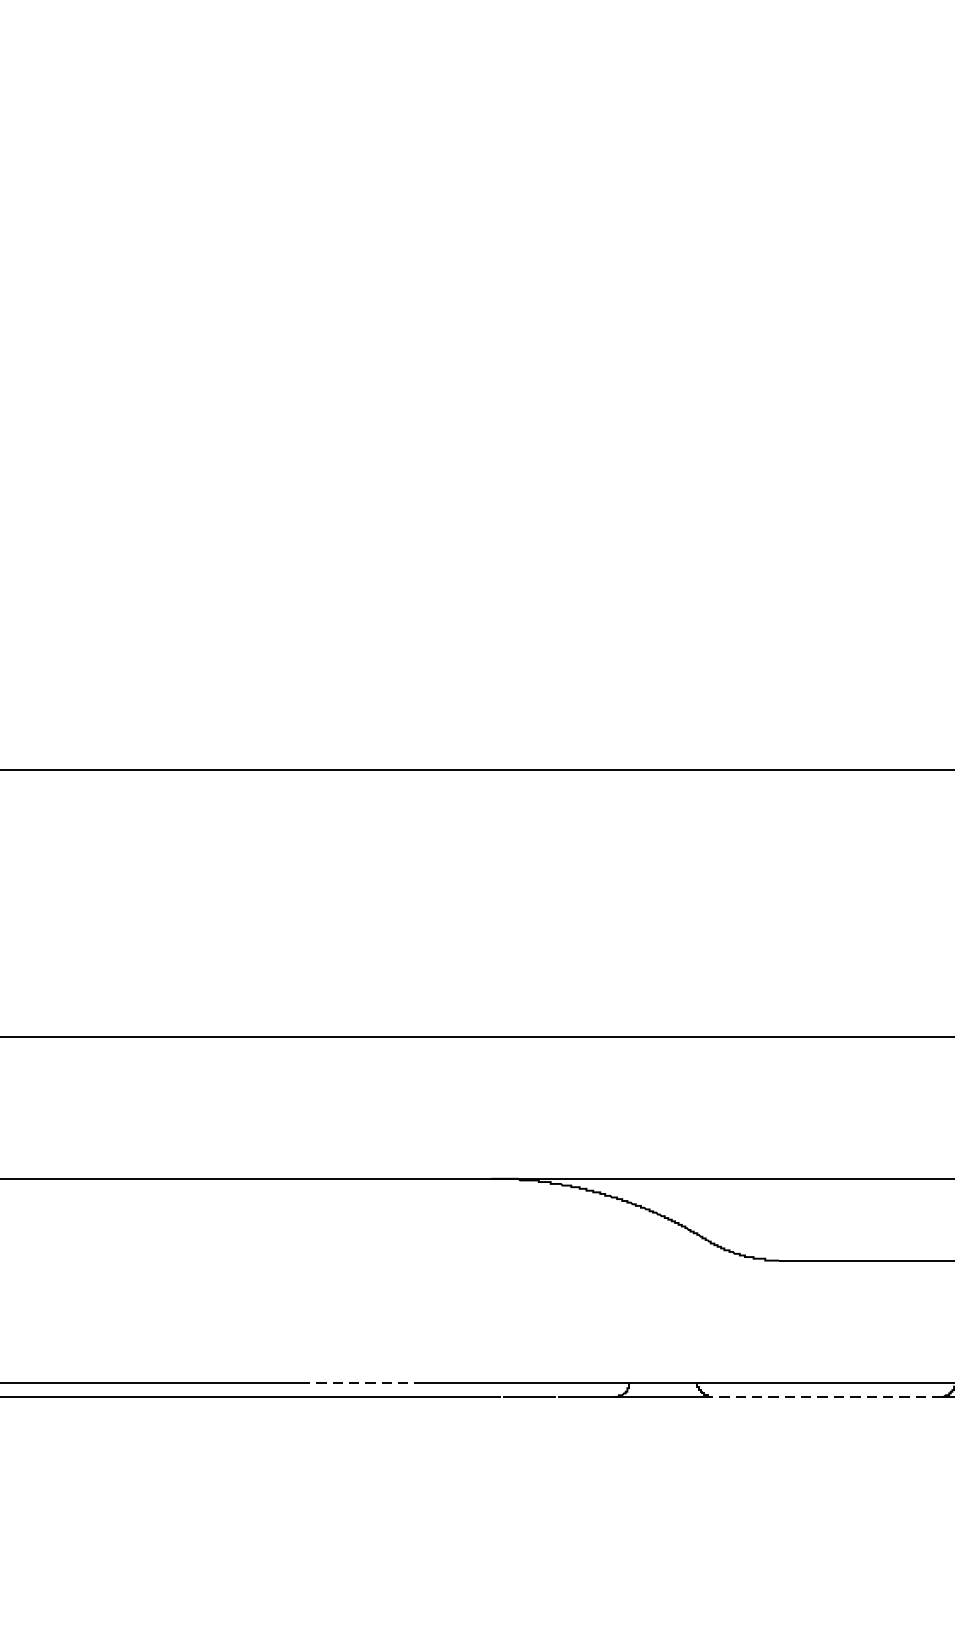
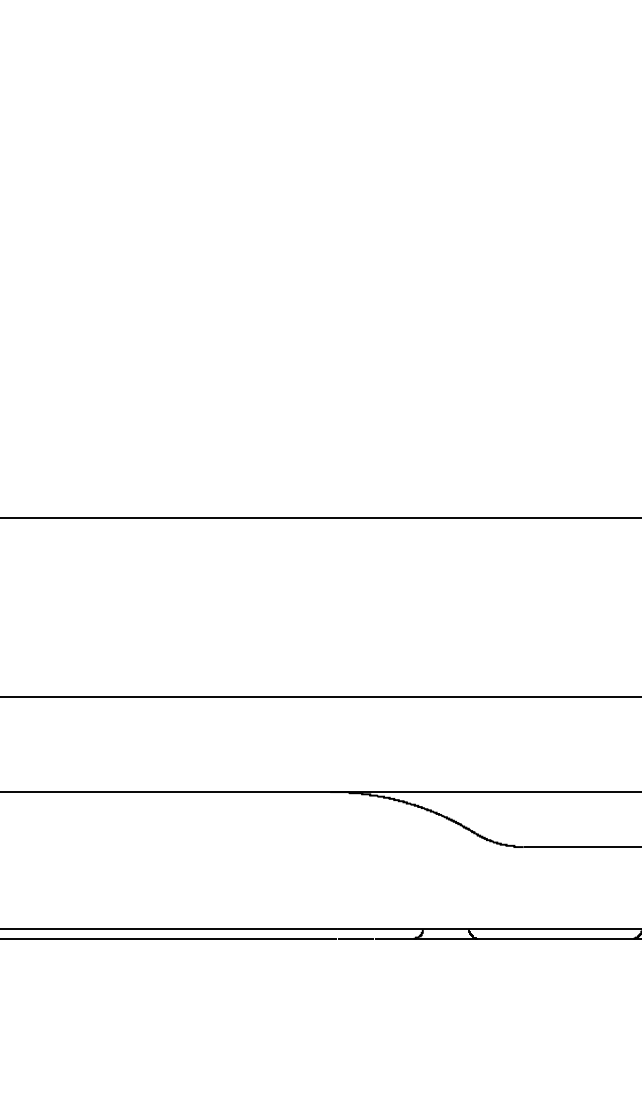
line: (362, 1383) -> (243, 929), dashed -> solid
line: (826, 1396) -> (555, 938), dashed -> solid

